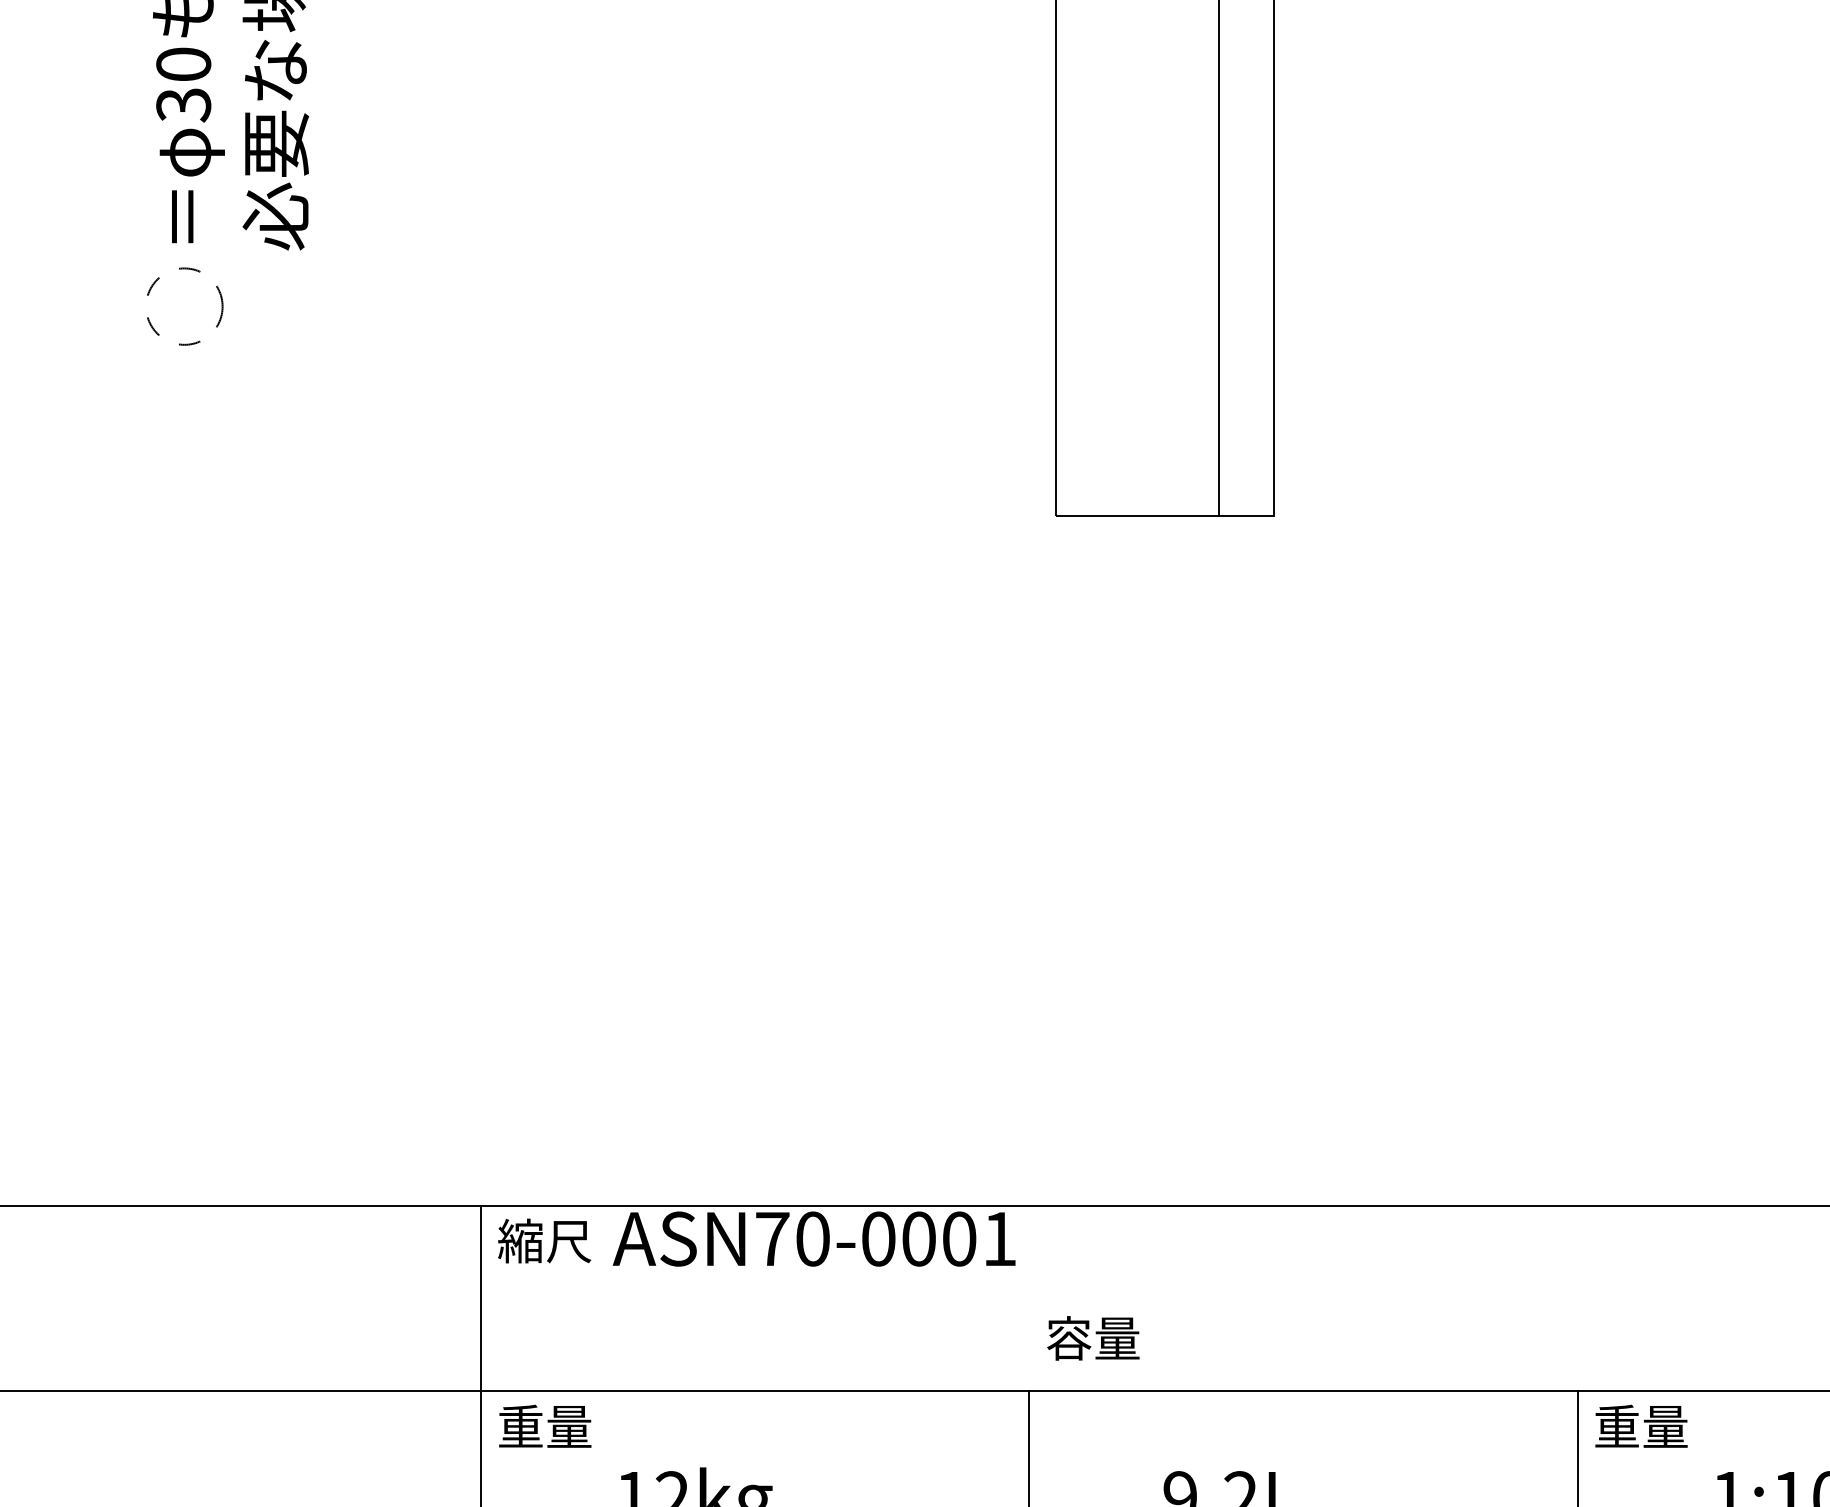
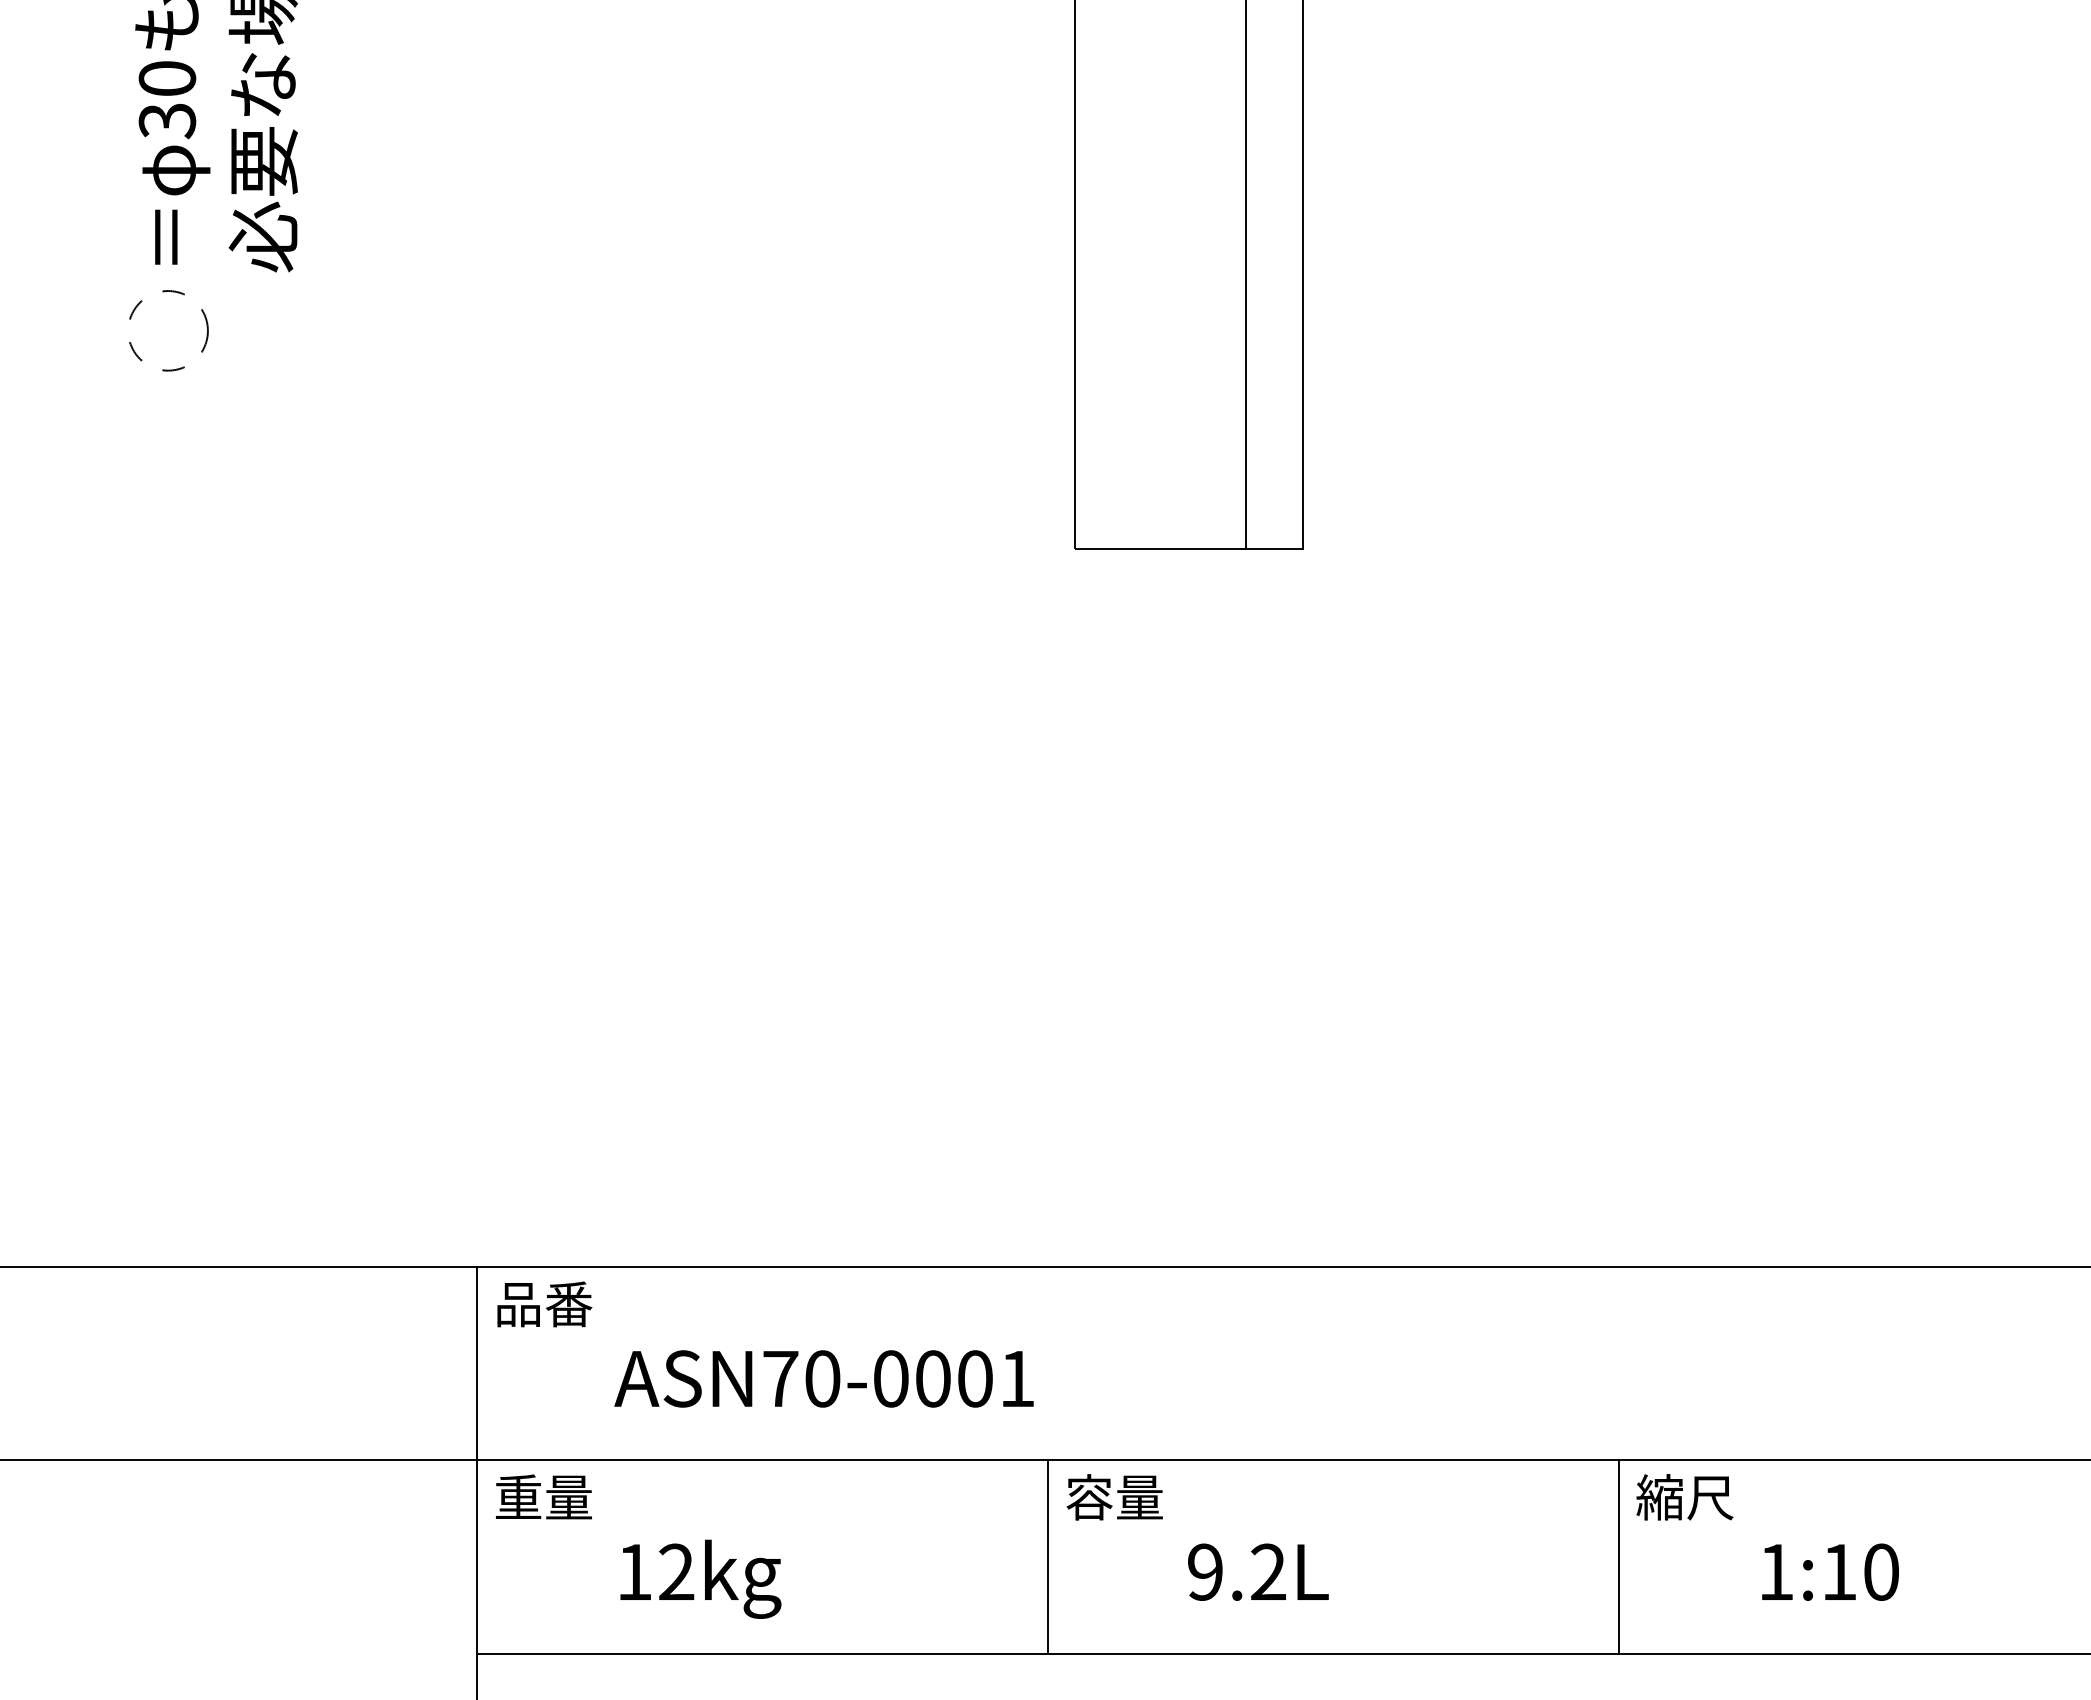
text: (813, 1238) -> (823, 1378), moved
text: (544, 1240) -> (543, 1303), 縮尺 -> 品番
text: (1093, 1338) -> (1114, 1497), moved
text: (1640, 1426) -> (1684, 1497), 重量 -> 縮尺

